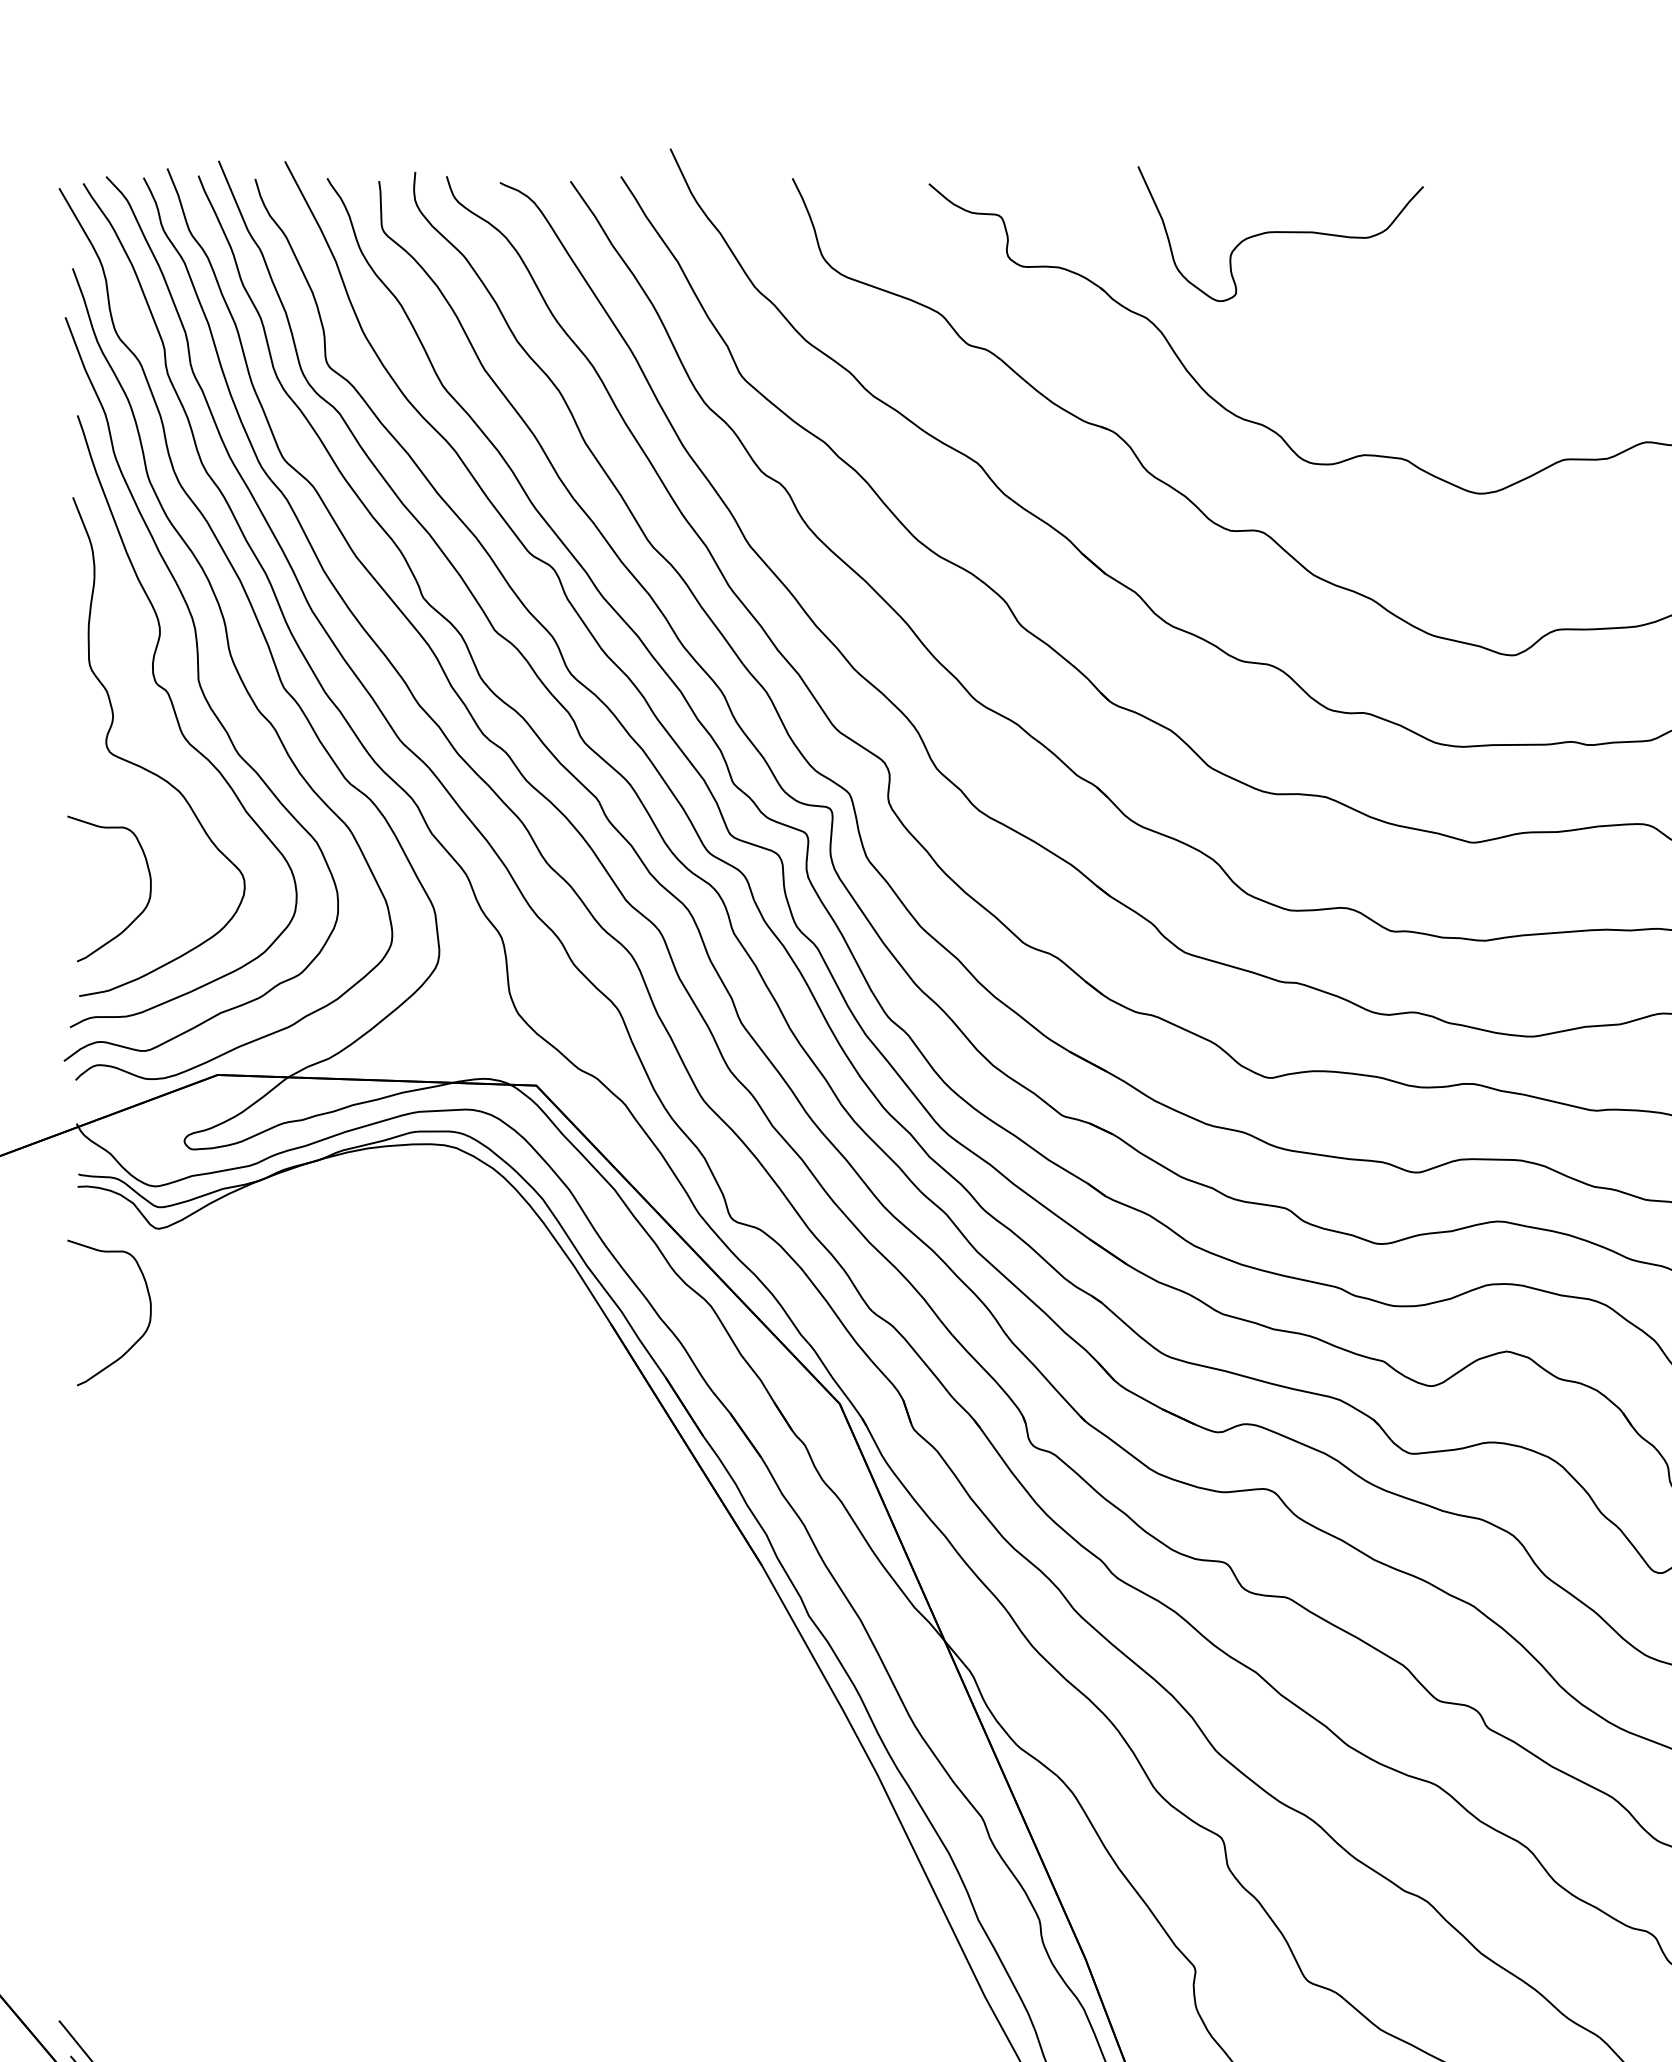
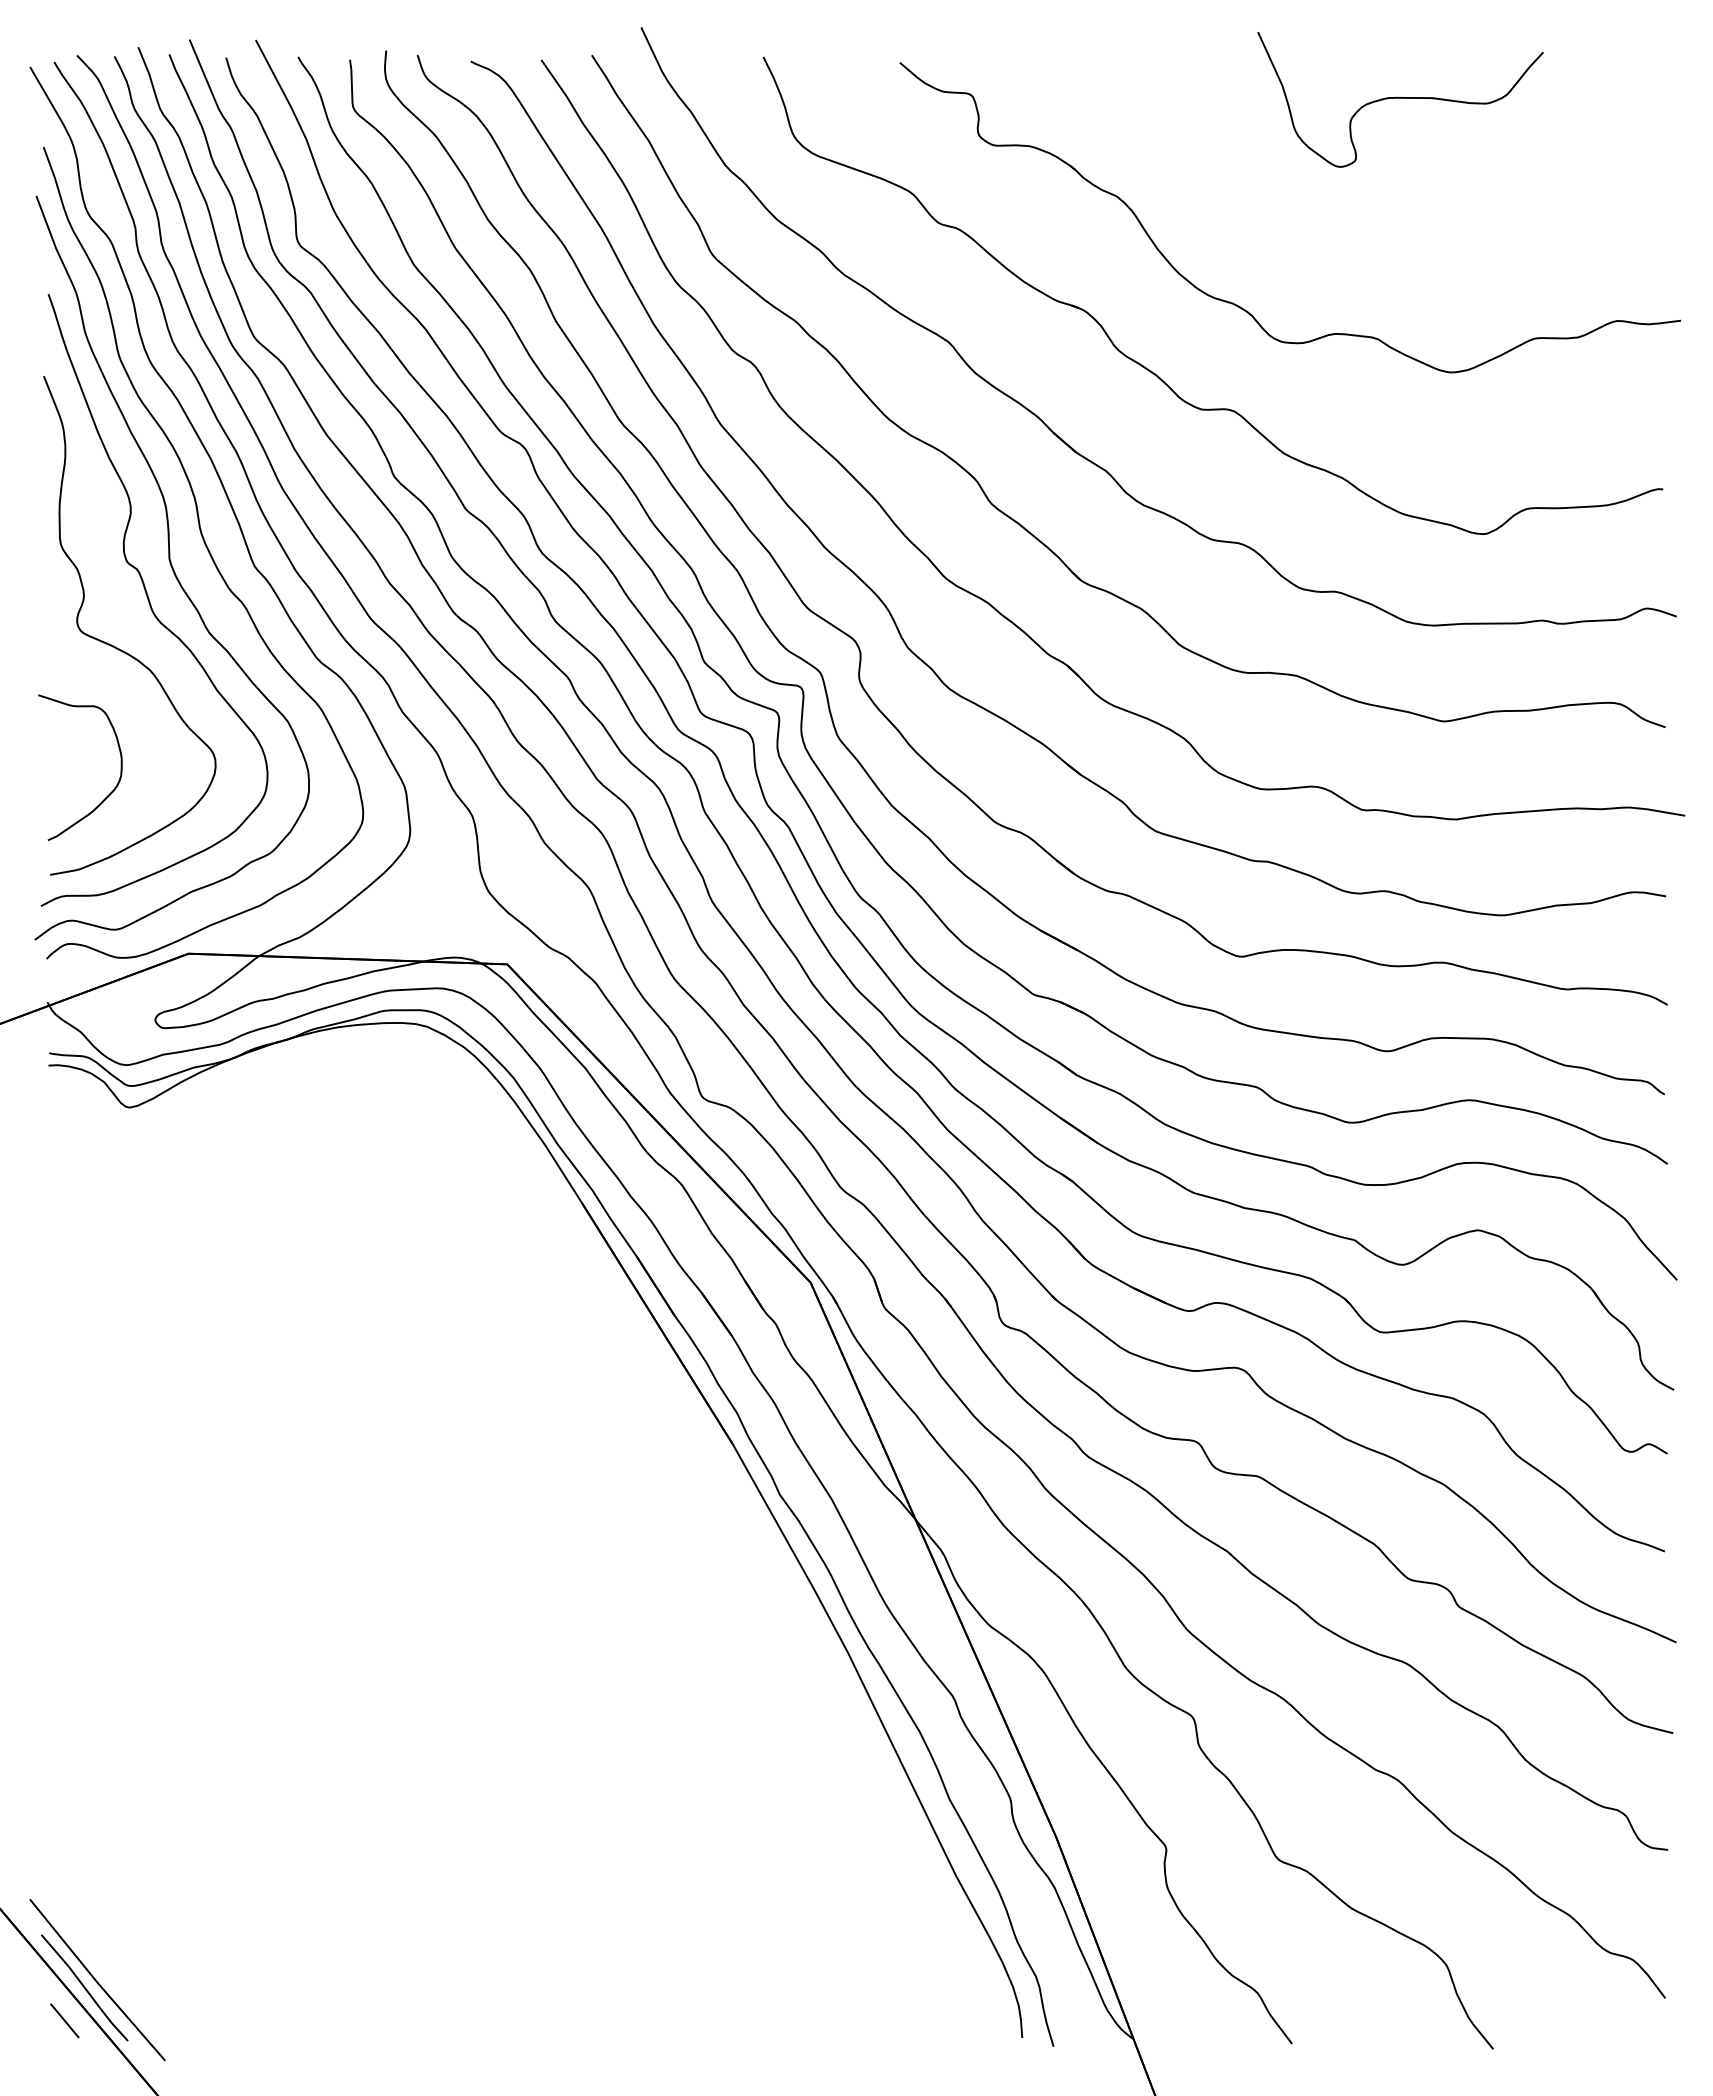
curve: (1280, 232) -> (1400, 98), moved
curve: (137, 1339) -> (108, 1218), removed

